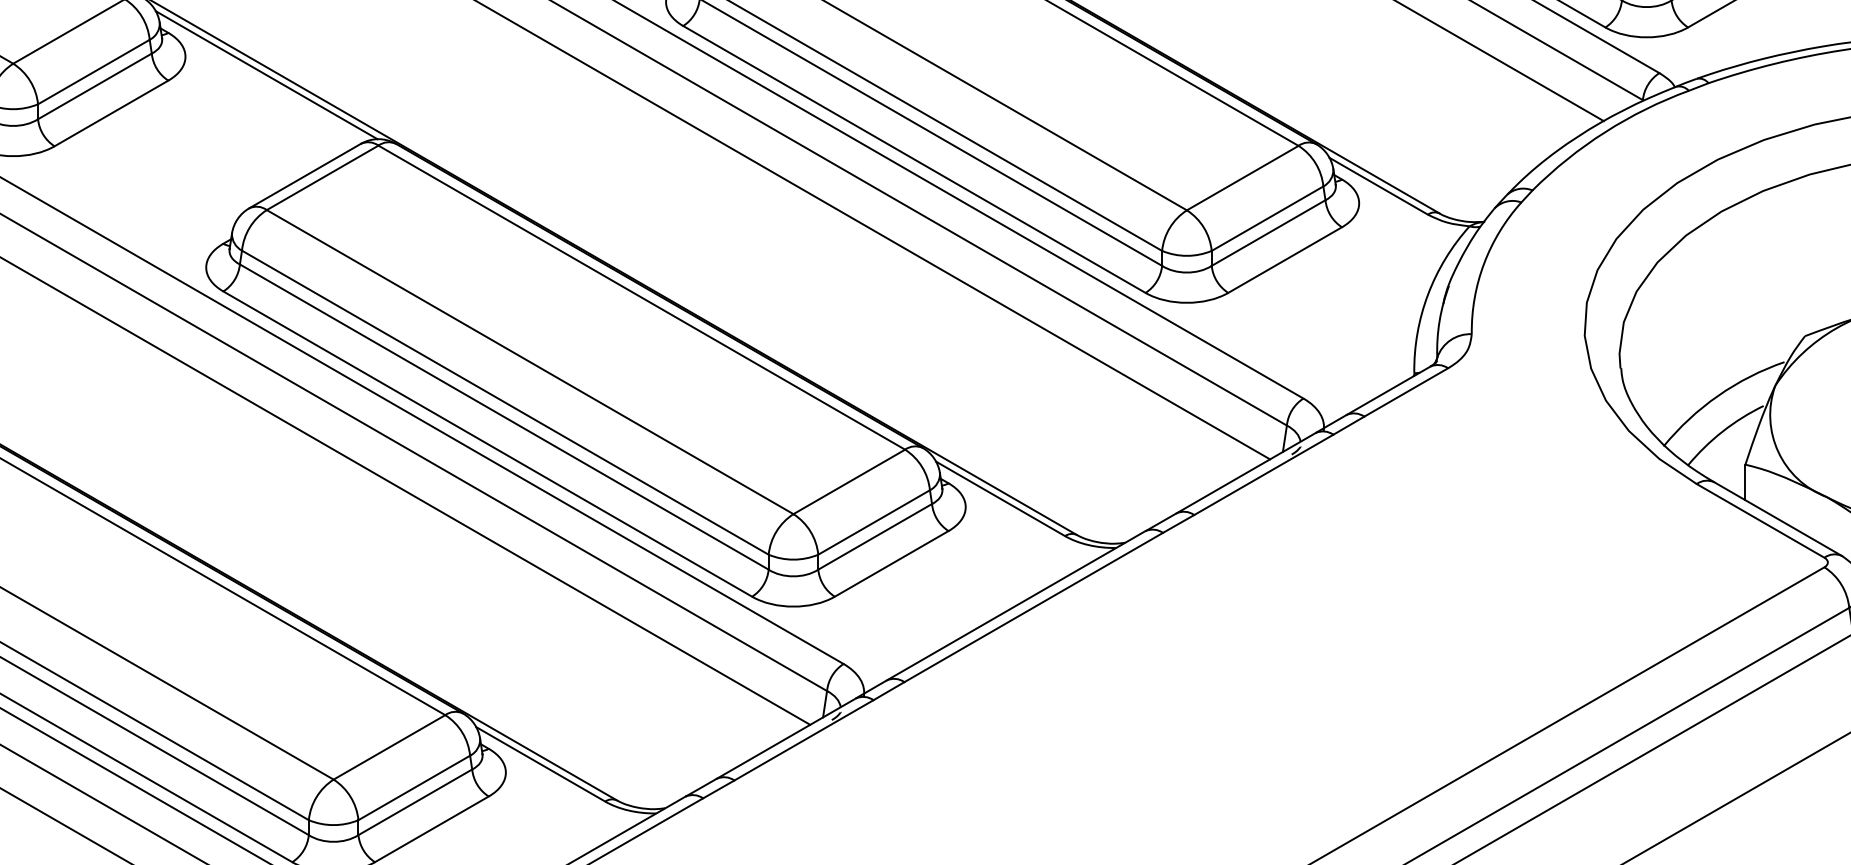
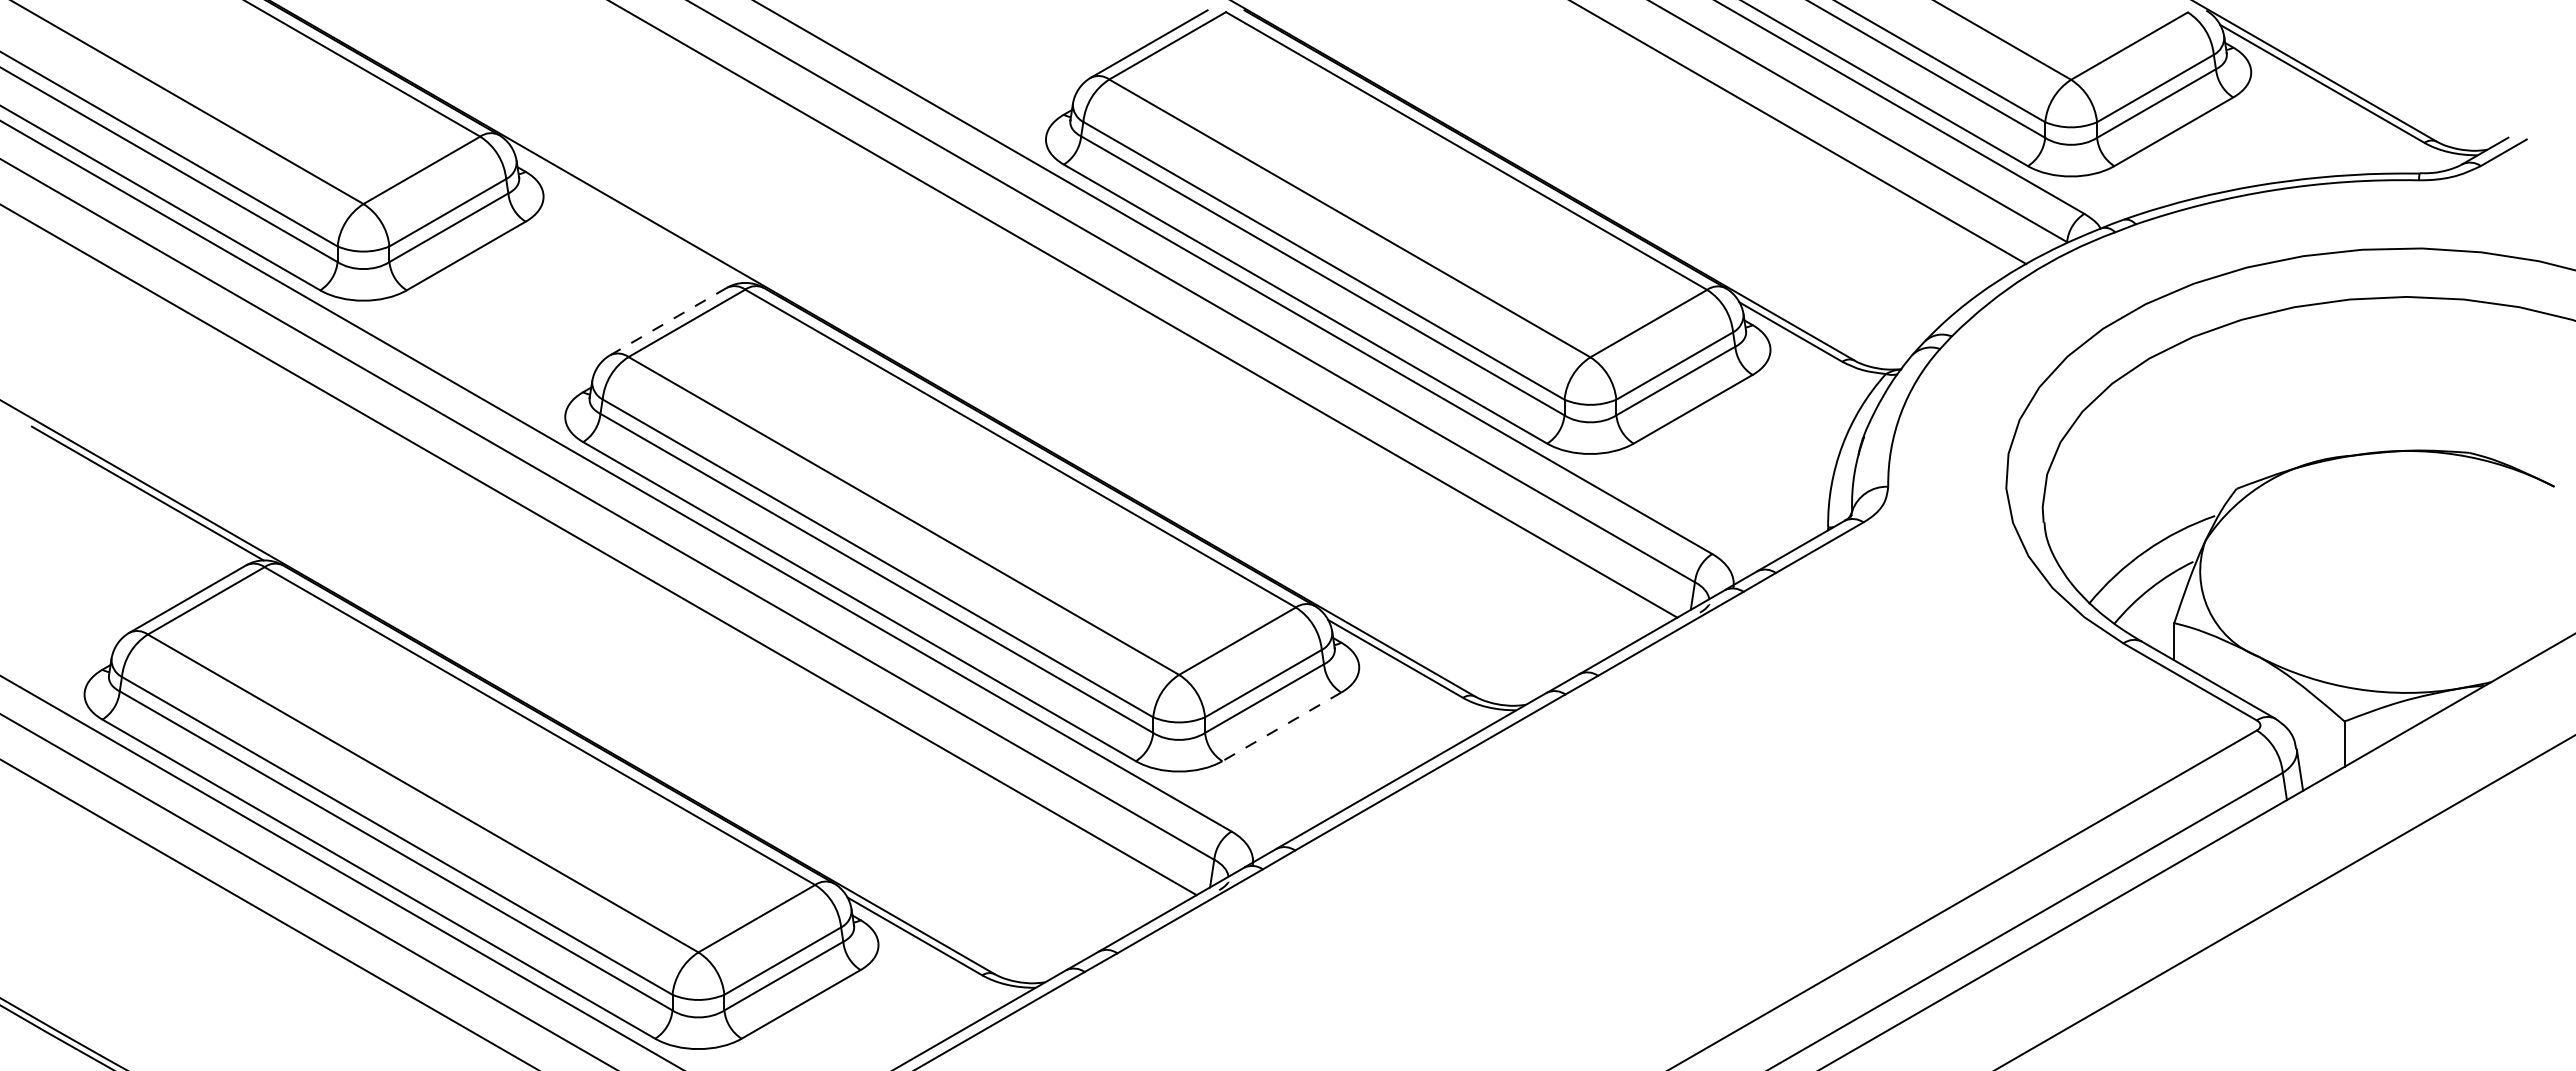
line: (266, 74) -> (628, 215), removed
line: (304, 176) -> (668, 321), solid -> dashed
line: (891, 563) -> (1281, 726), solid -> dashed

